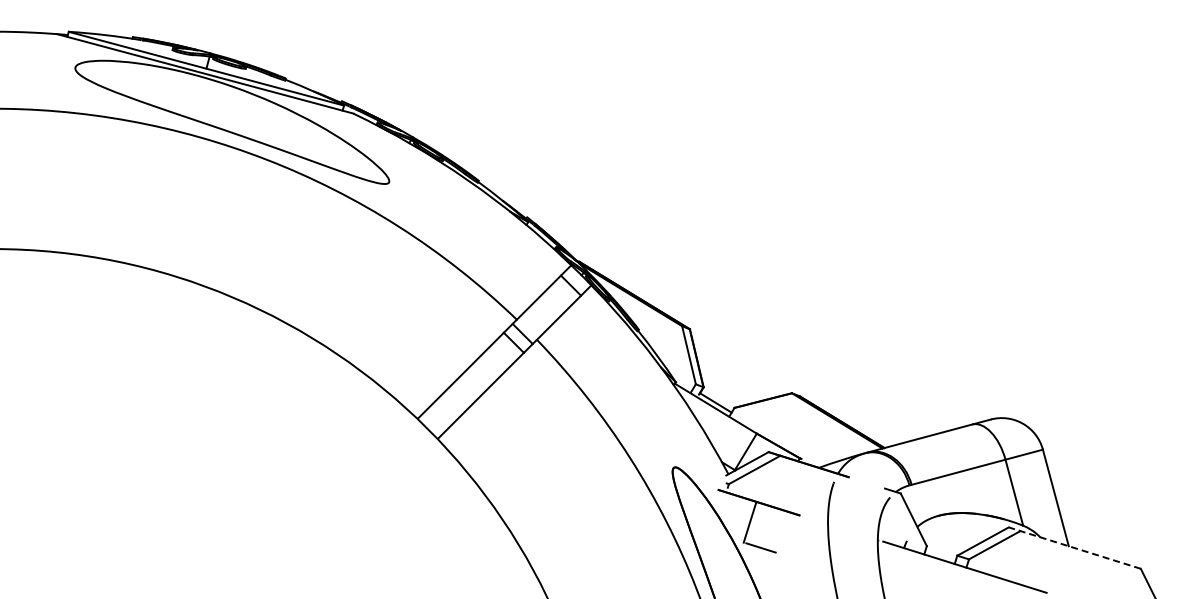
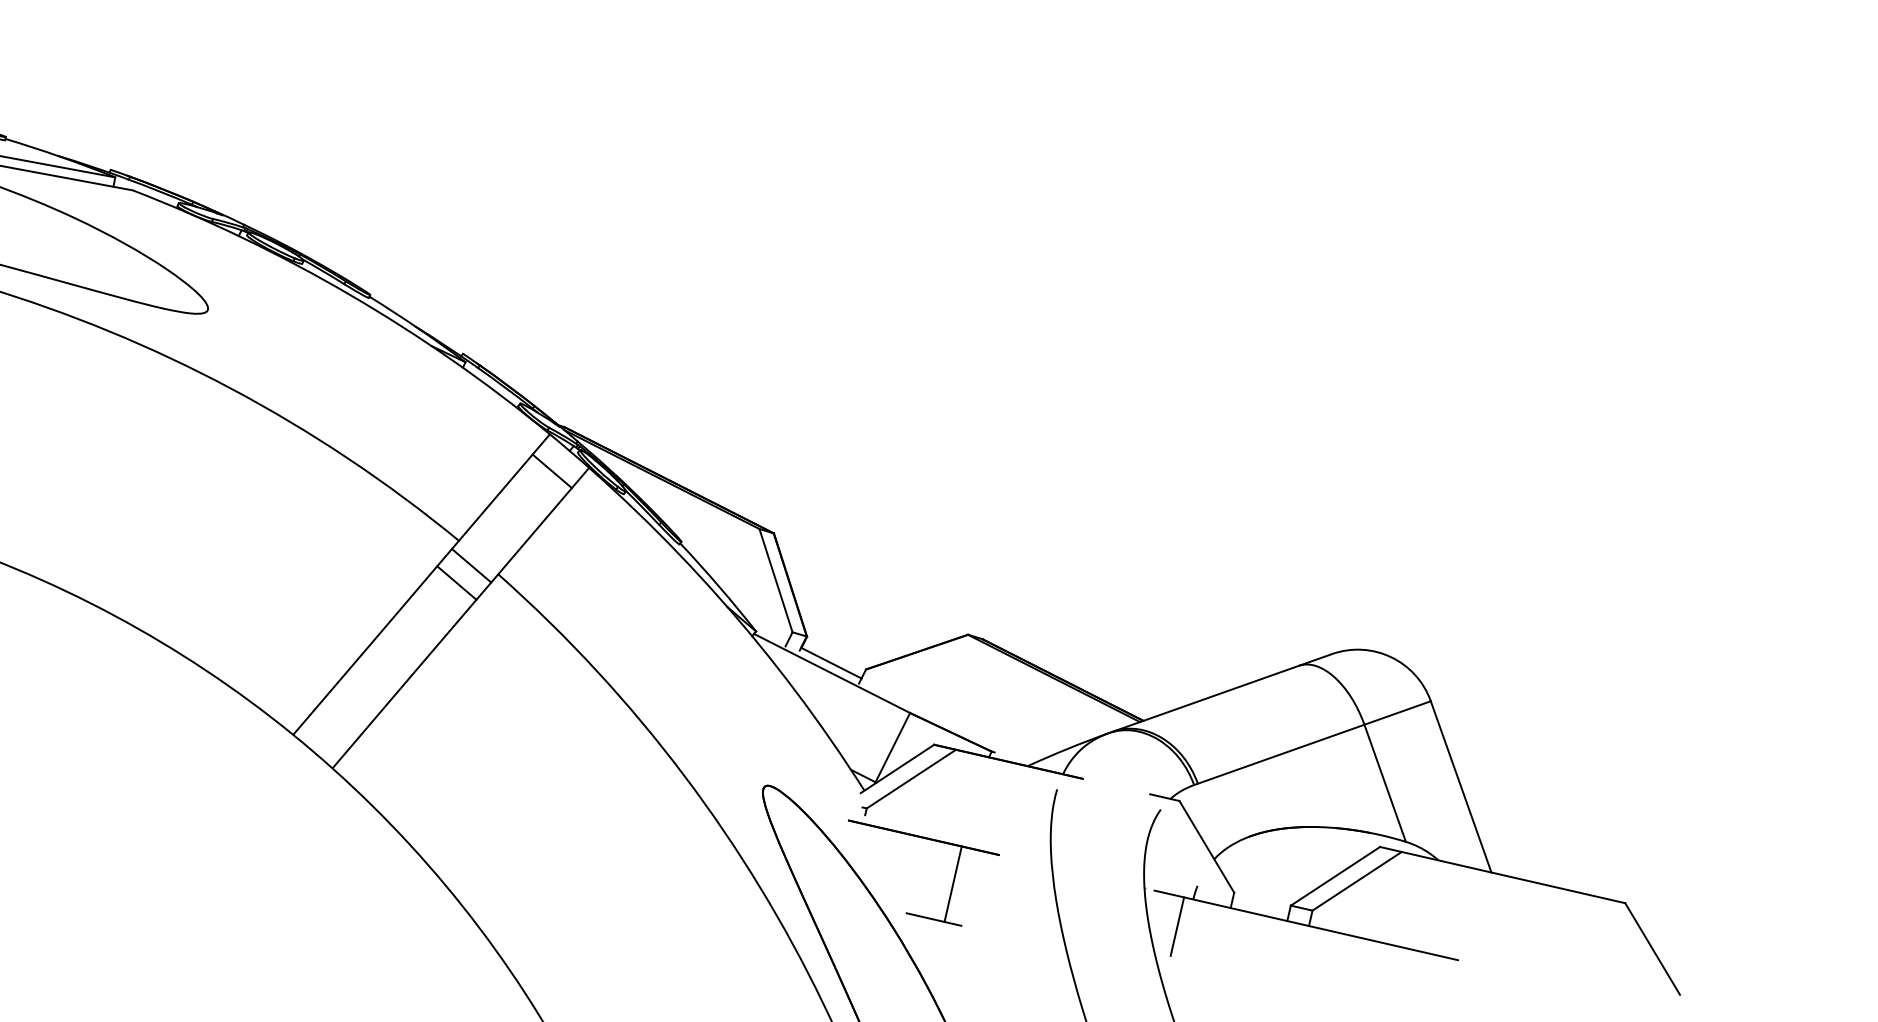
line: (749, 522) -> (952, 884), moved
line: (1074, 547) -> (1501, 874), dashed -> solid
line: (894, 562) -> (1177, 926), added

